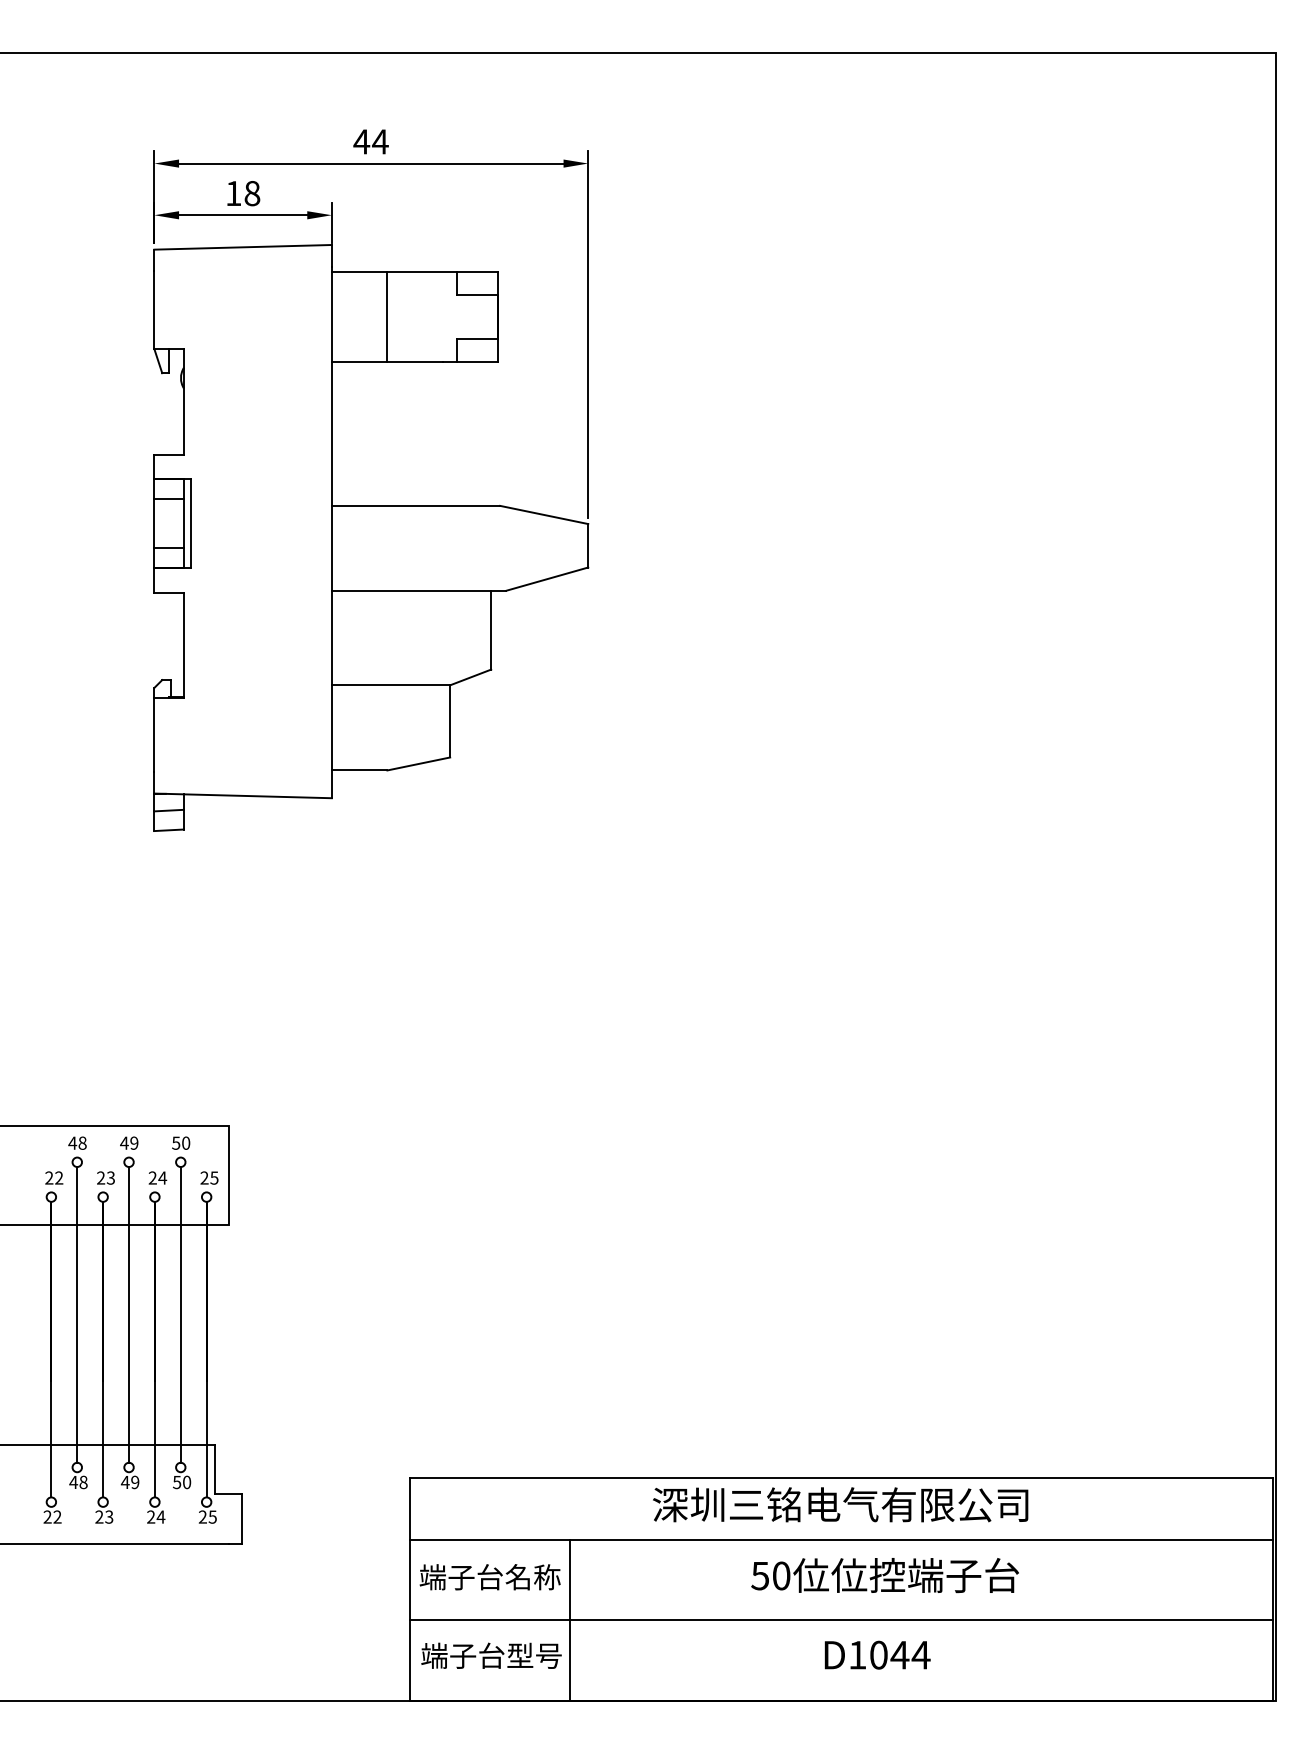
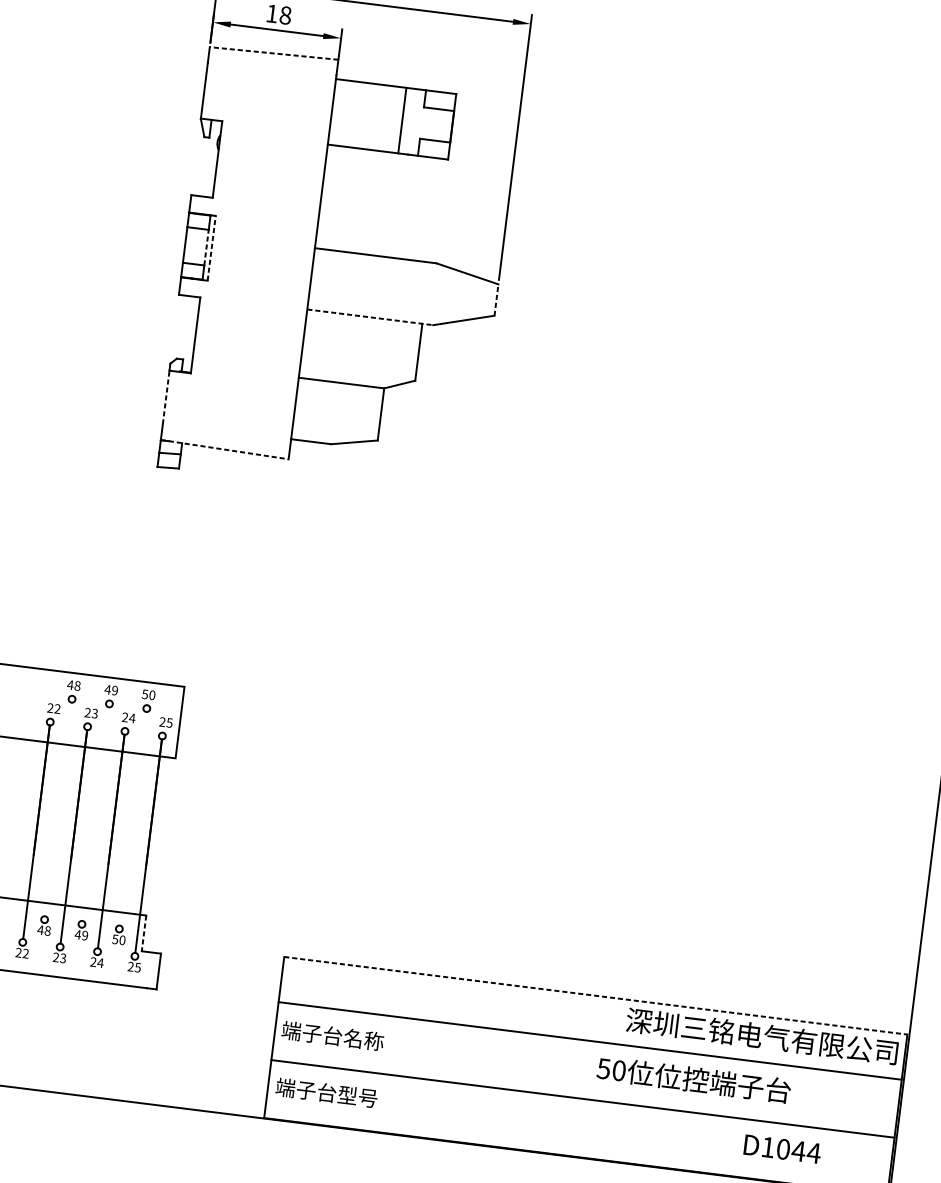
line: (243, 247) -> (274, 53), solid -> dashed
line: (387, 316) -> (402, 120), moved
line: (183, 523) -> (206, 247), solid -> dashed
line: (191, 523) -> (212, 248), solid -> dashed
line: (588, 545) -> (496, 299), solid -> dashed
line: (419, 590) -> (370, 317), solid -> dashed
line: (154, 734) -> (166, 397), solid -> dashed
line: (243, 795) -> (225, 449), solid -> dashed
line: (77, 1314) -> (58, 809), removed
line: (129, 1314) -> (96, 813), removed
line: (180, 1314) -> (132, 818), removed
line: (215, 1469) -> (144, 933), solid -> dashed
line: (842, 1477) -> (596, 995), solid -> dashed
text: (840, 1504) -> (762, 1036), moved
text: (884, 1575) -> (693, 1079), moved
line: (569, 1620) -> (386, 1074), removed
text: (877, 1654) -> (782, 1148), moved

